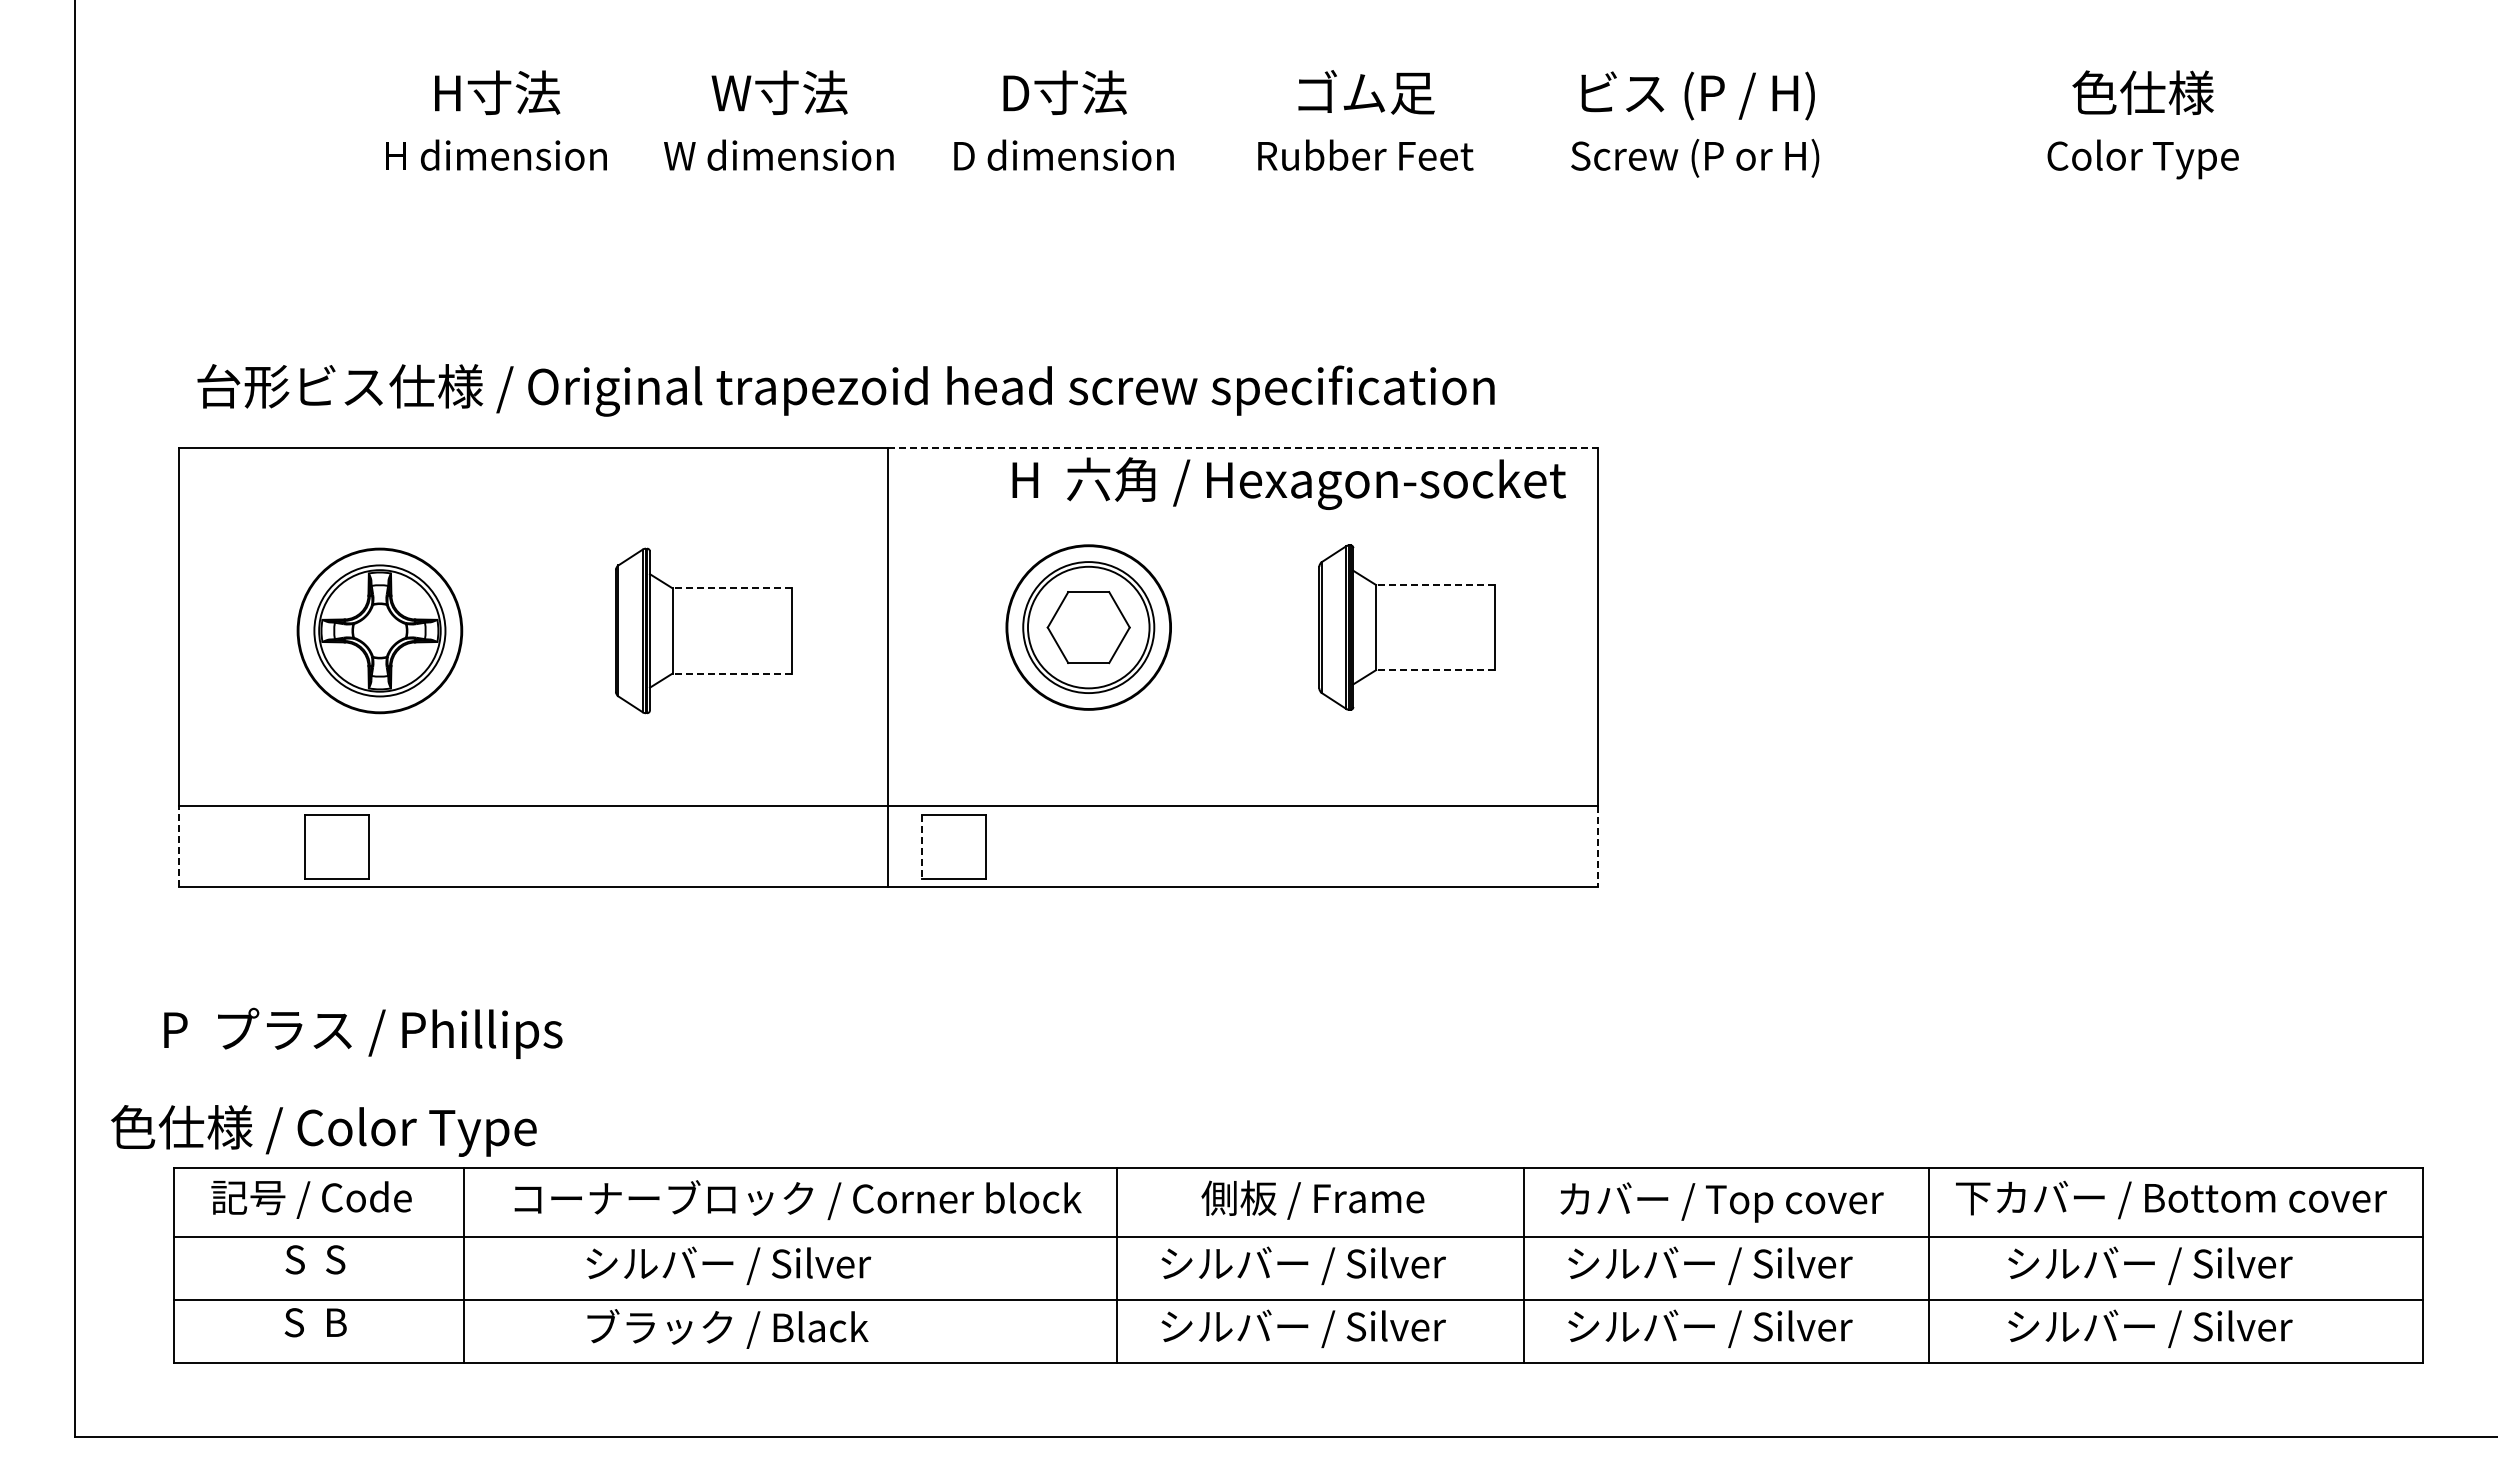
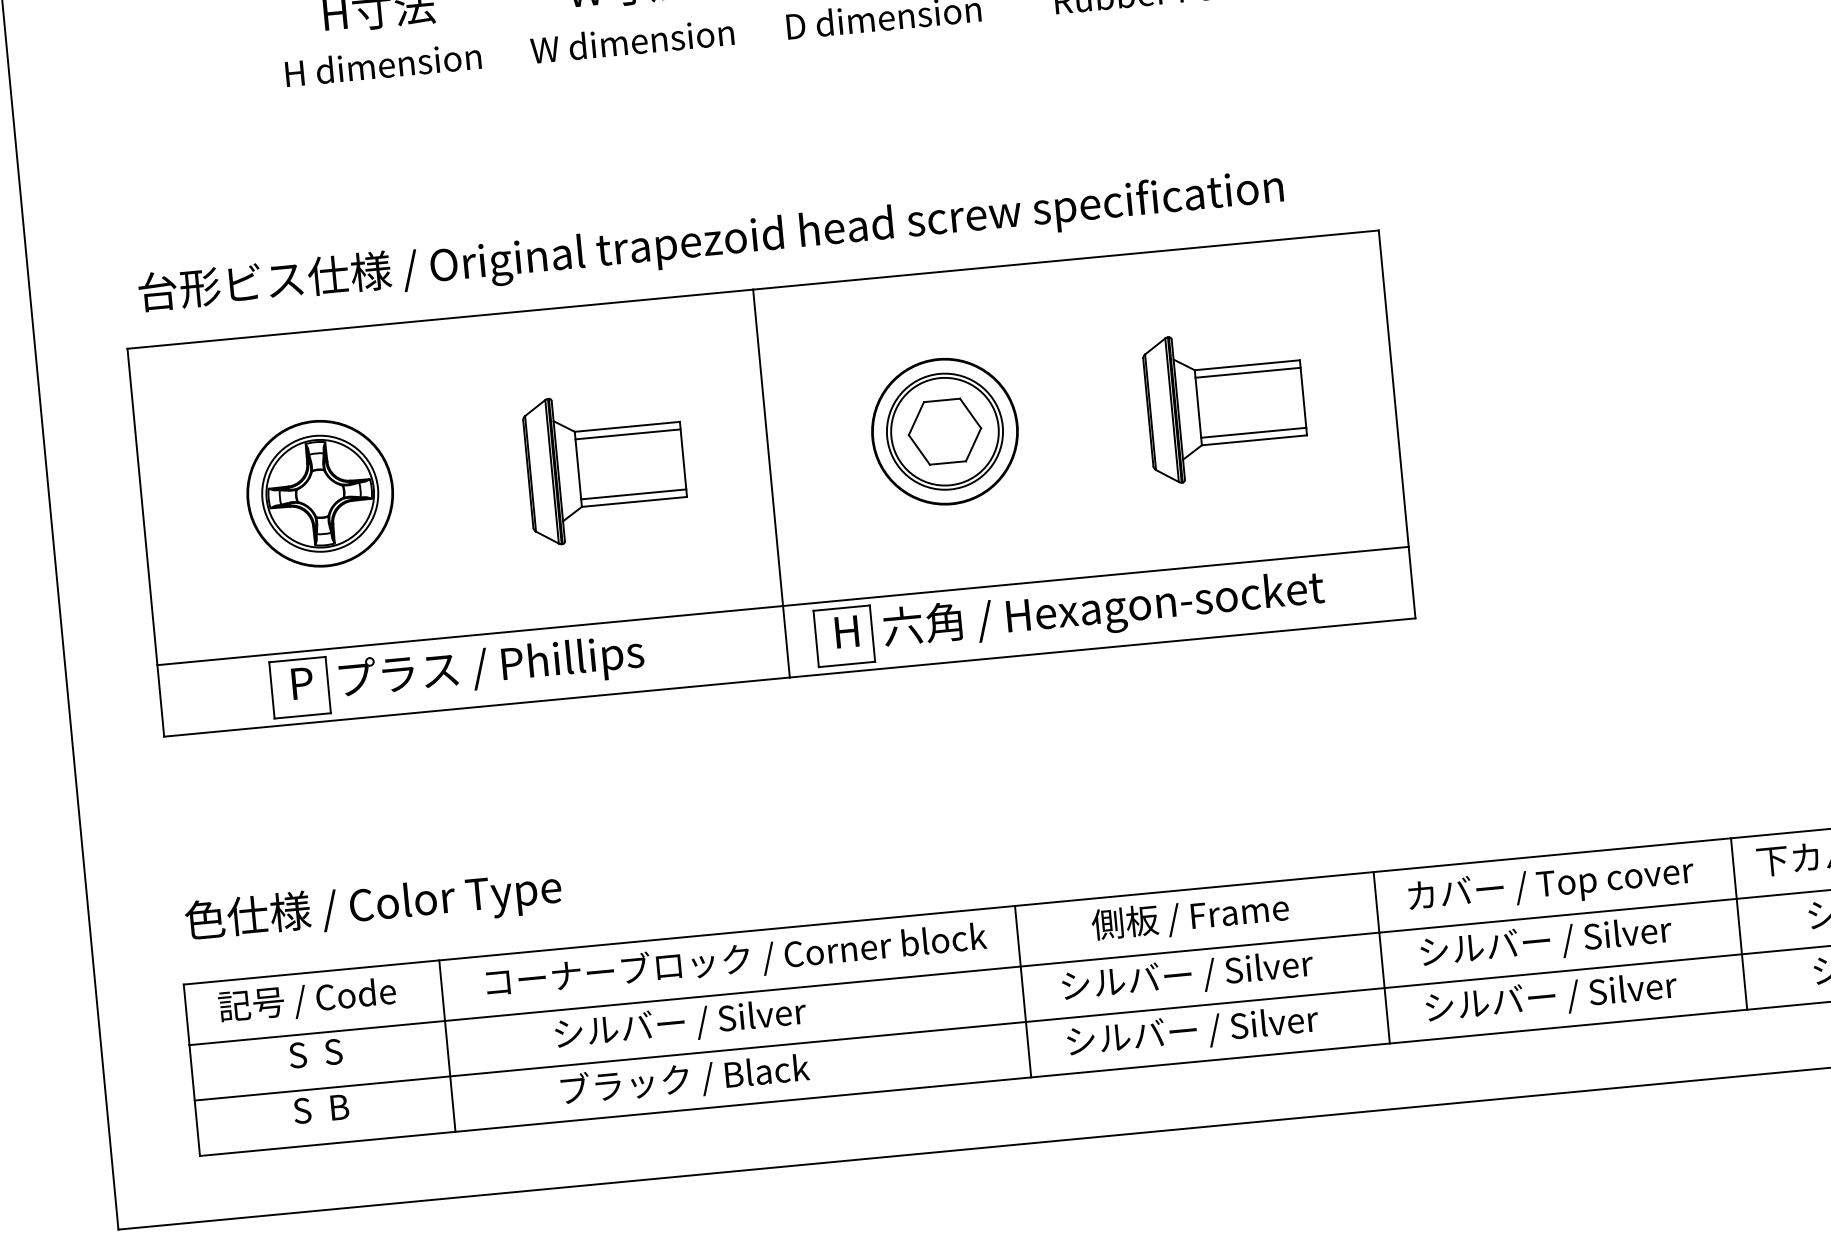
line: (1243, 447) -> (1066, 260), dashed -> solid
text: (1288, 483) -> (1079, 612), moved
line: (1435, 585) -> (1247, 365), dashed -> solid
line: (732, 588) -> (627, 426), dashed -> solid
line: (1435, 593) -> (1247, 372), added
line: (731, 596) -> (627, 434), added
line: (1435, 661) -> (1253, 432), added
line: (731, 664) -> (633, 494), added
line: (1435, 670) -> (1254, 440), dashed -> solid
line: (732, 673) -> (634, 501), dashed -> solid
line: (178, 846) -> (160, 700), dashed -> solid
line: (921, 846) -> (815, 638), dashed -> solid
line: (1597, 846) -> (1411, 582), dashed -> solid
text: (363, 1032) -> (468, 669), moved
text: (323, 1130) -> (373, 906), moved

